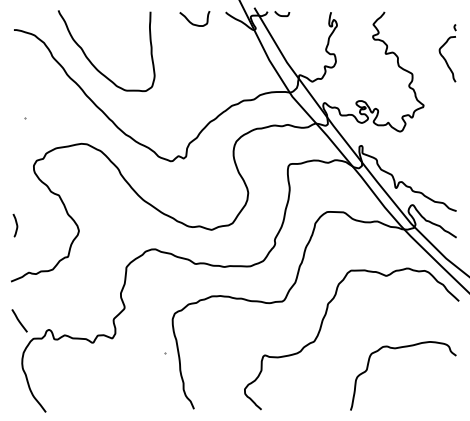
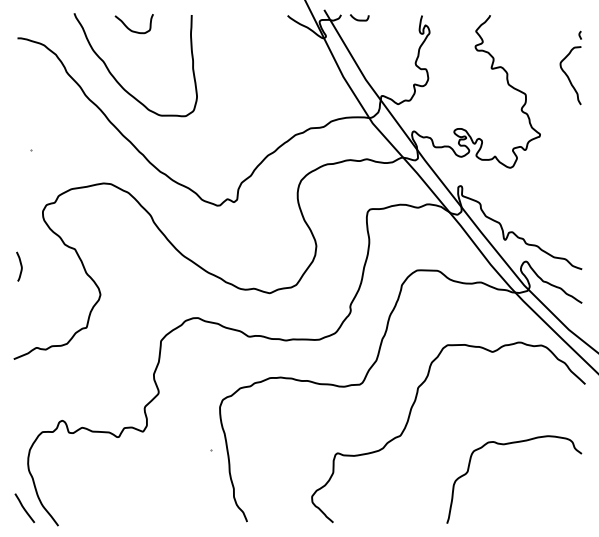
curve: (192, 23) -> (131, 29), moved
curve: (16, 225) -> (20, 266), moved
curve: (19, 320) -> (24, 507), moved

